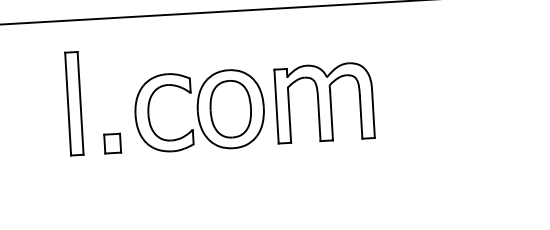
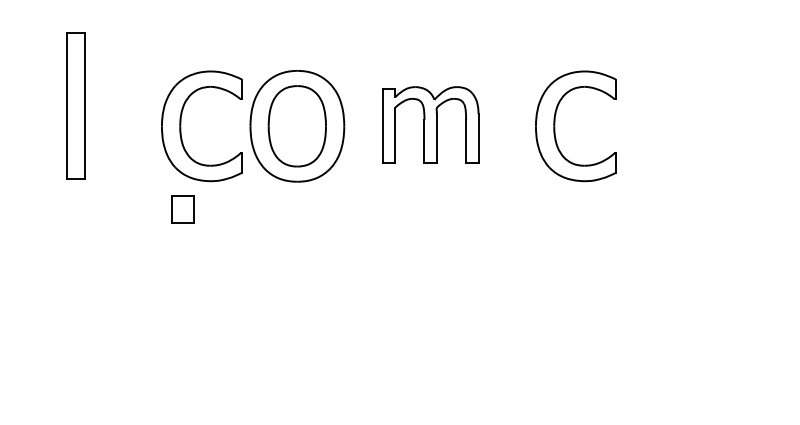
part: (412, 98) -> (555, 126), added
part: (324, 102) -> (430, 124), size x0.7
part: (112, 143) -> (182, 209), moved

